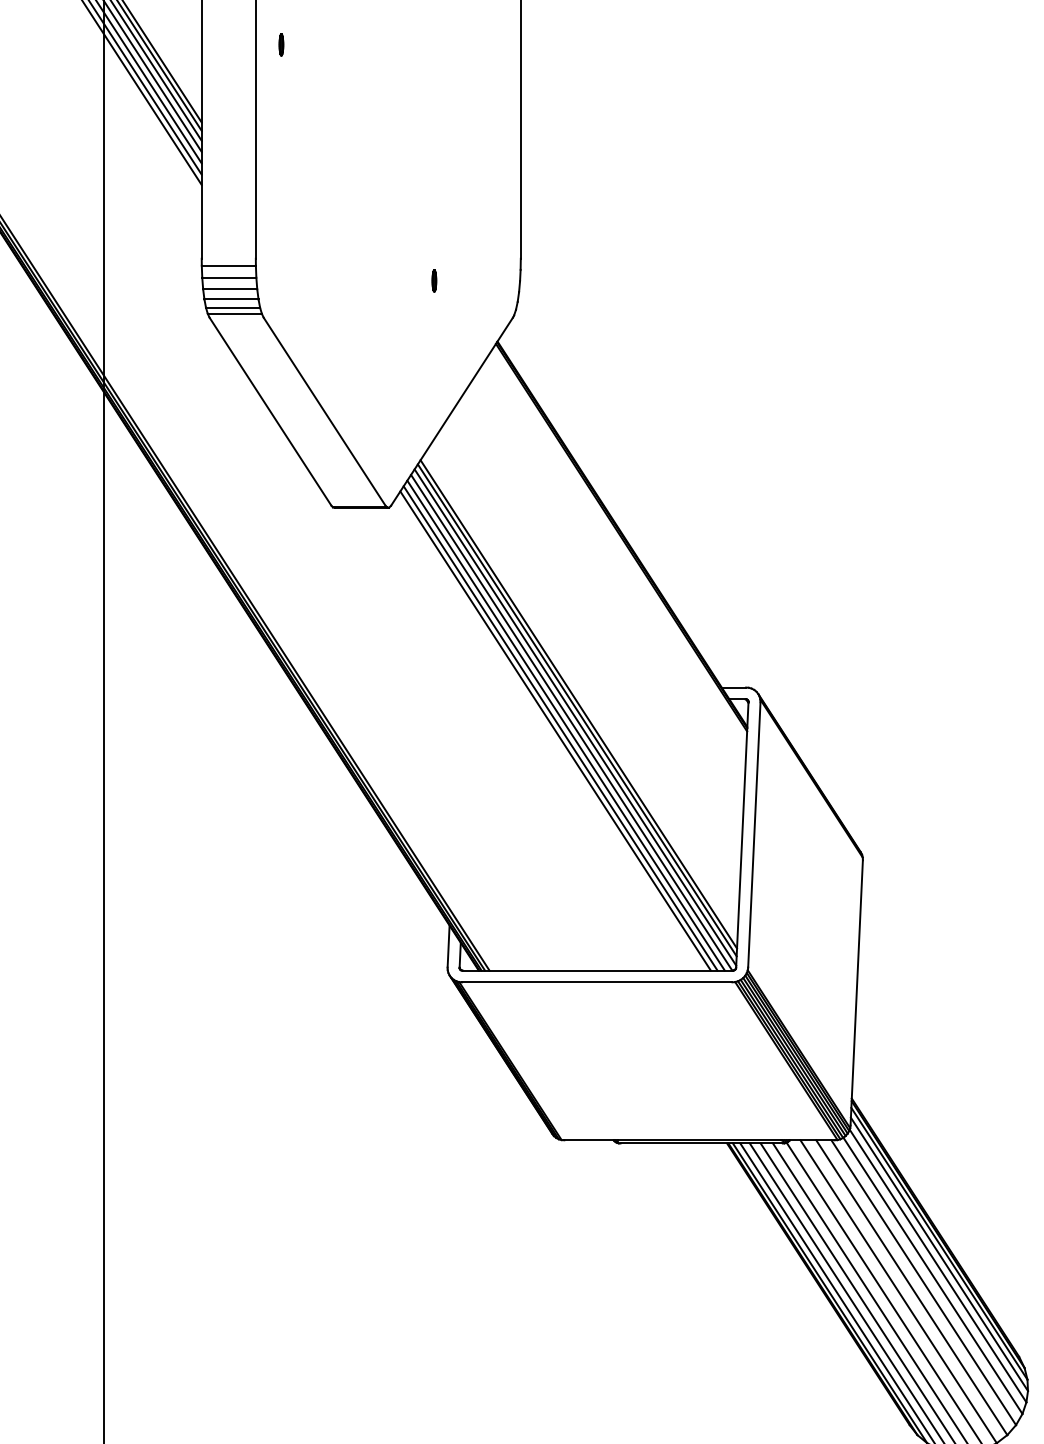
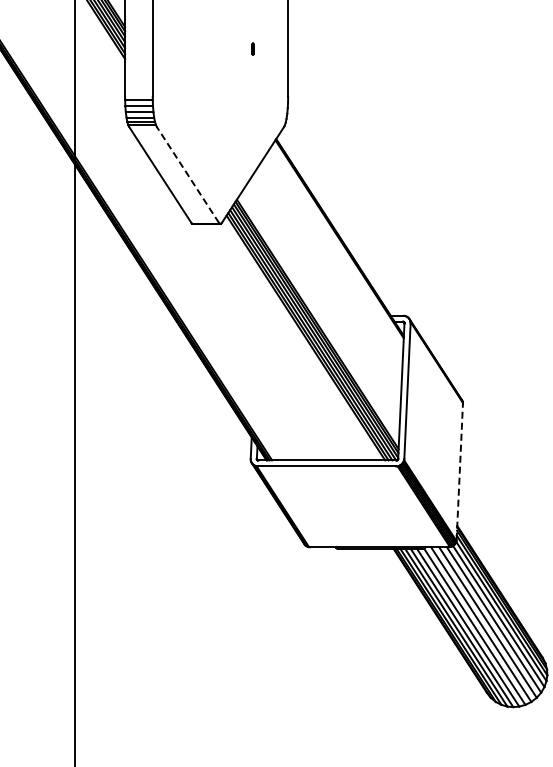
part: (433, 279) -> (252, 48), moved
line: (323, 410) -> (187, 174), solid -> dashed
line: (856, 992) -> (459, 471), solid -> dashed

